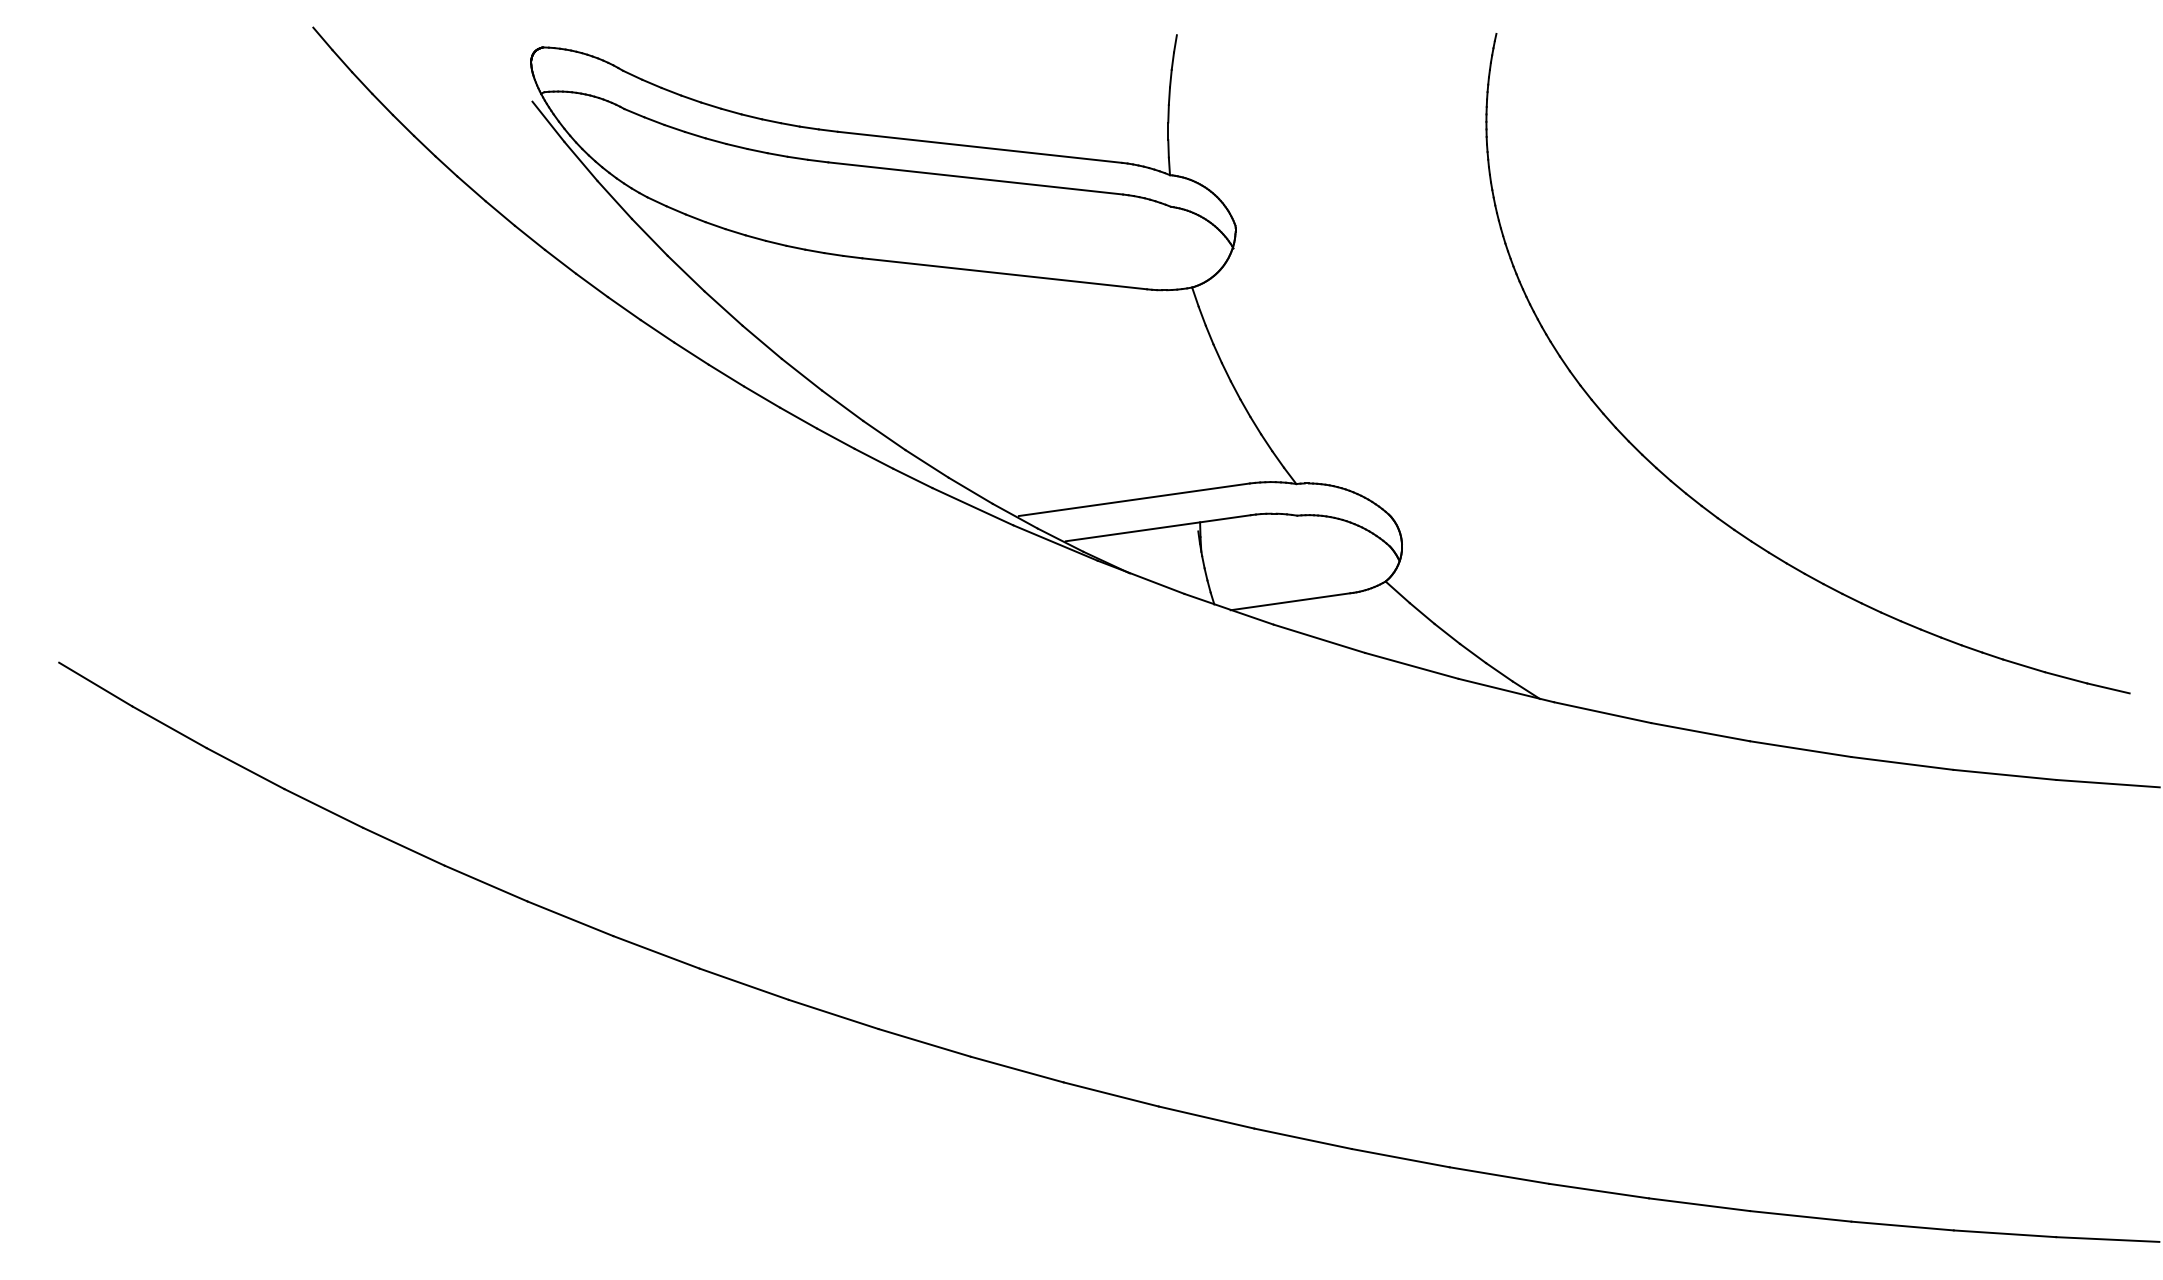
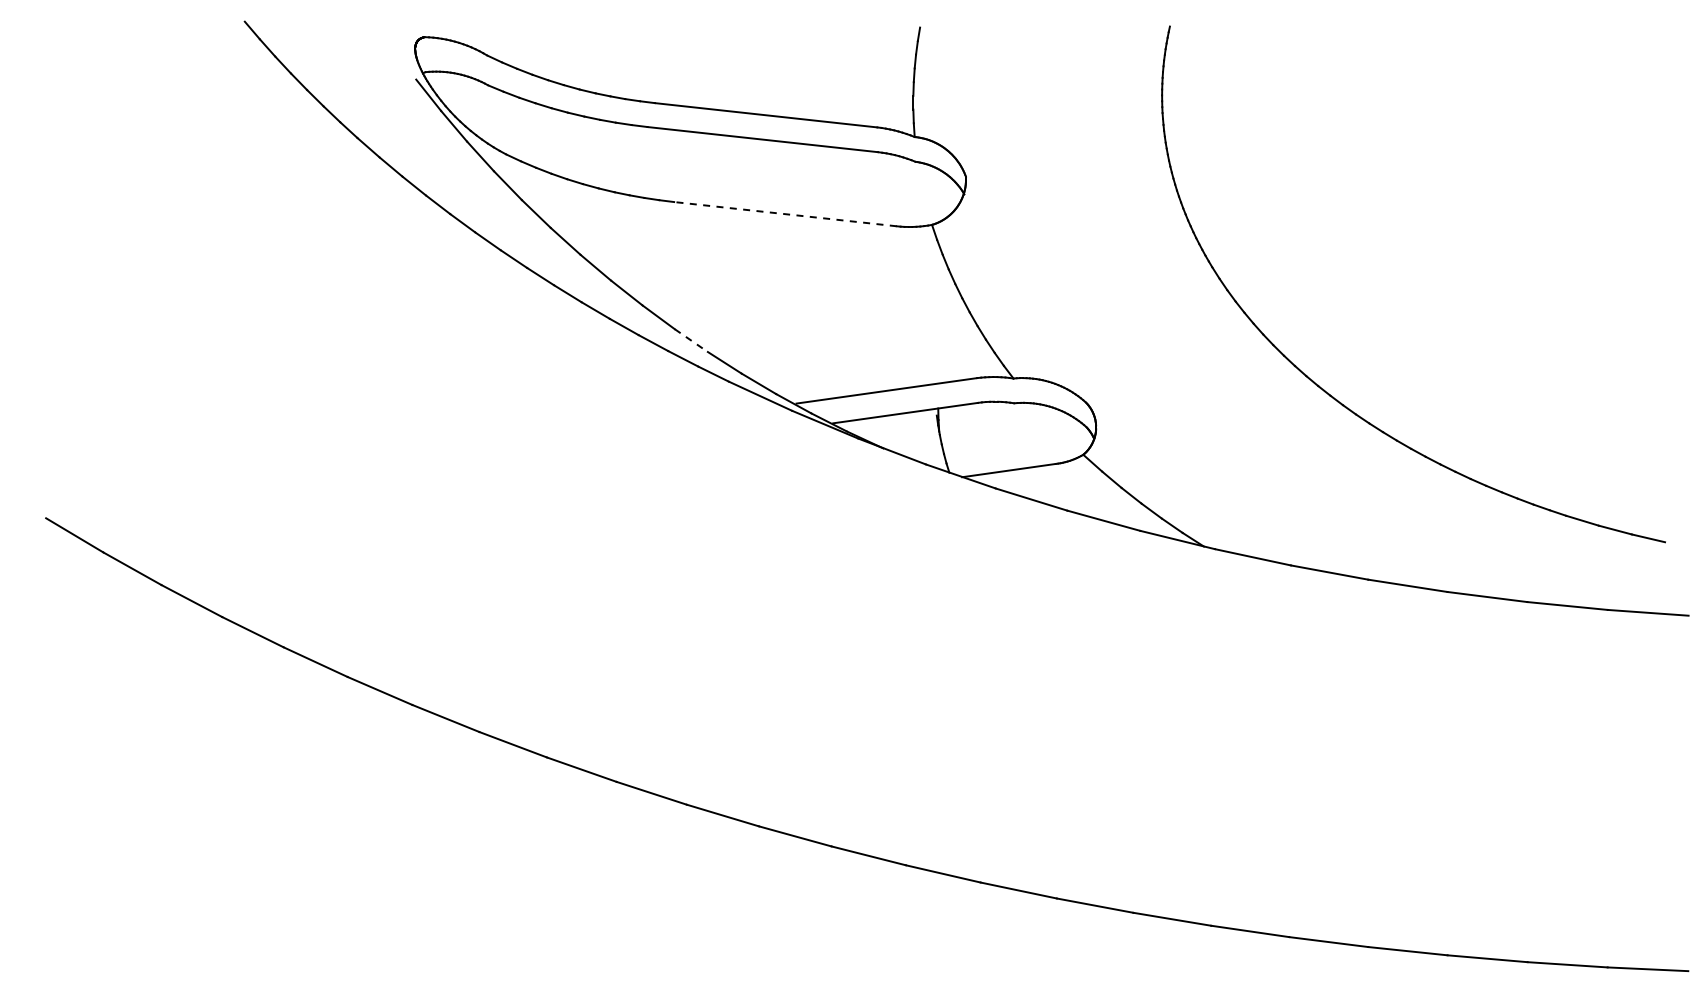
line: (1004, 274) -> (785, 214), solid -> dashed
line: (884, 435) -> (691, 340), solid -> dashed

